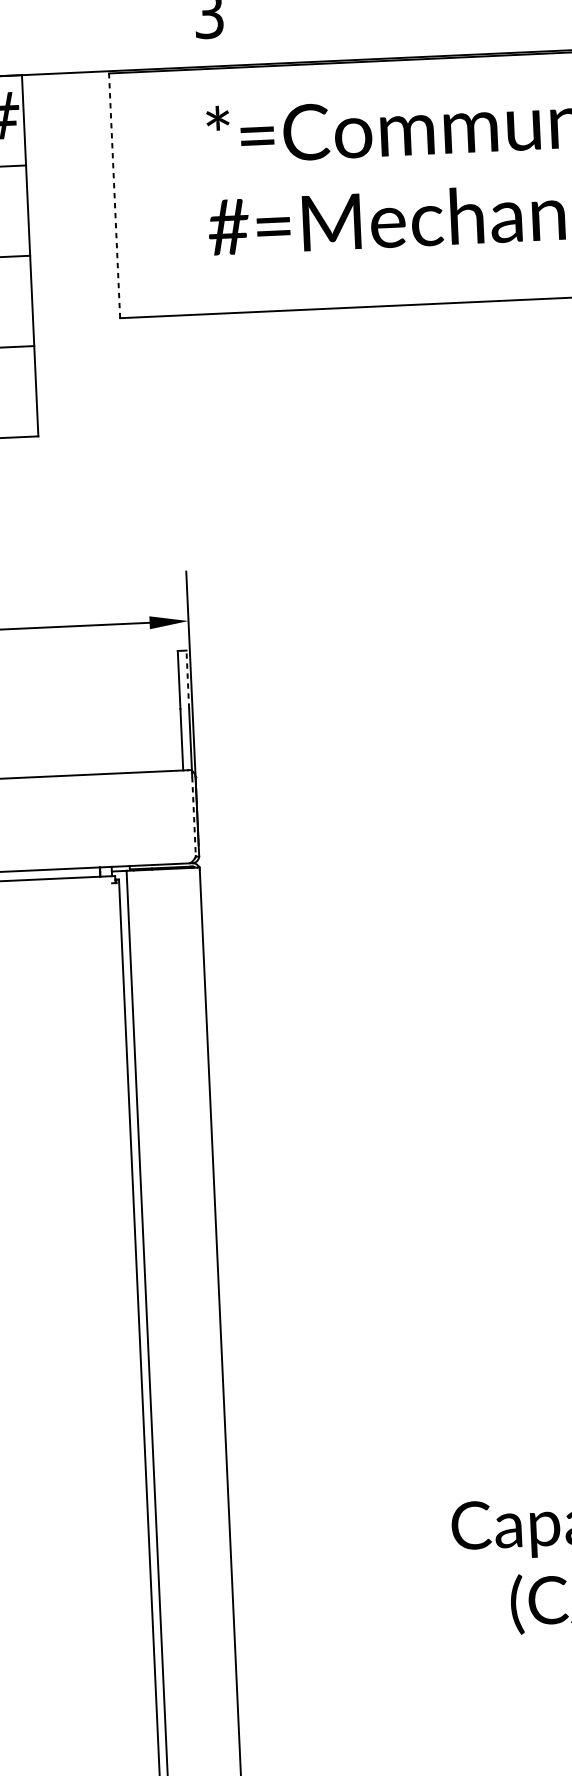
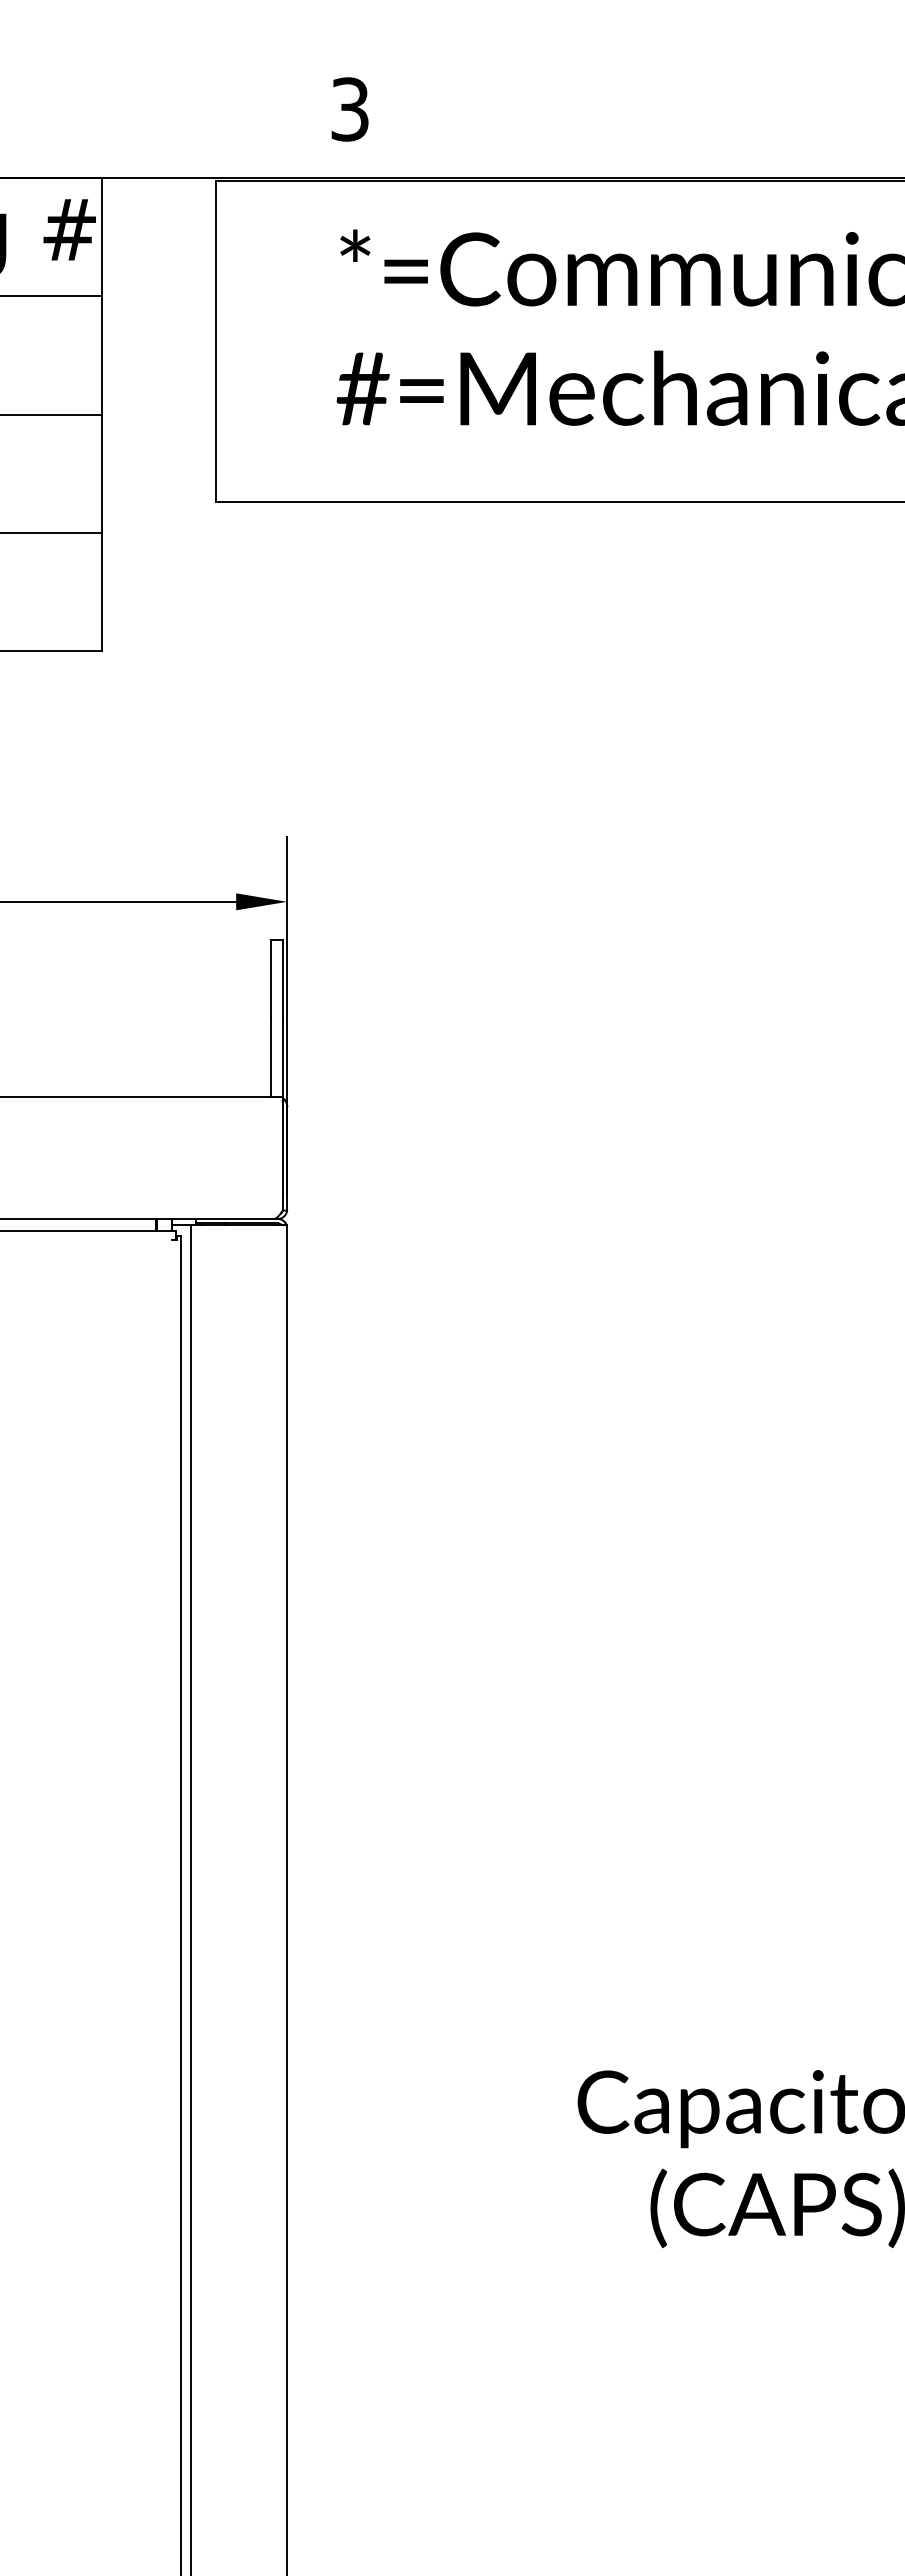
line: (114, 195) -> (215, 340), dashed -> solid
line: (187, 678) -> (282, 977), dashed -> solid
line: (193, 816) -> (282, 1157), dashed -> solid

